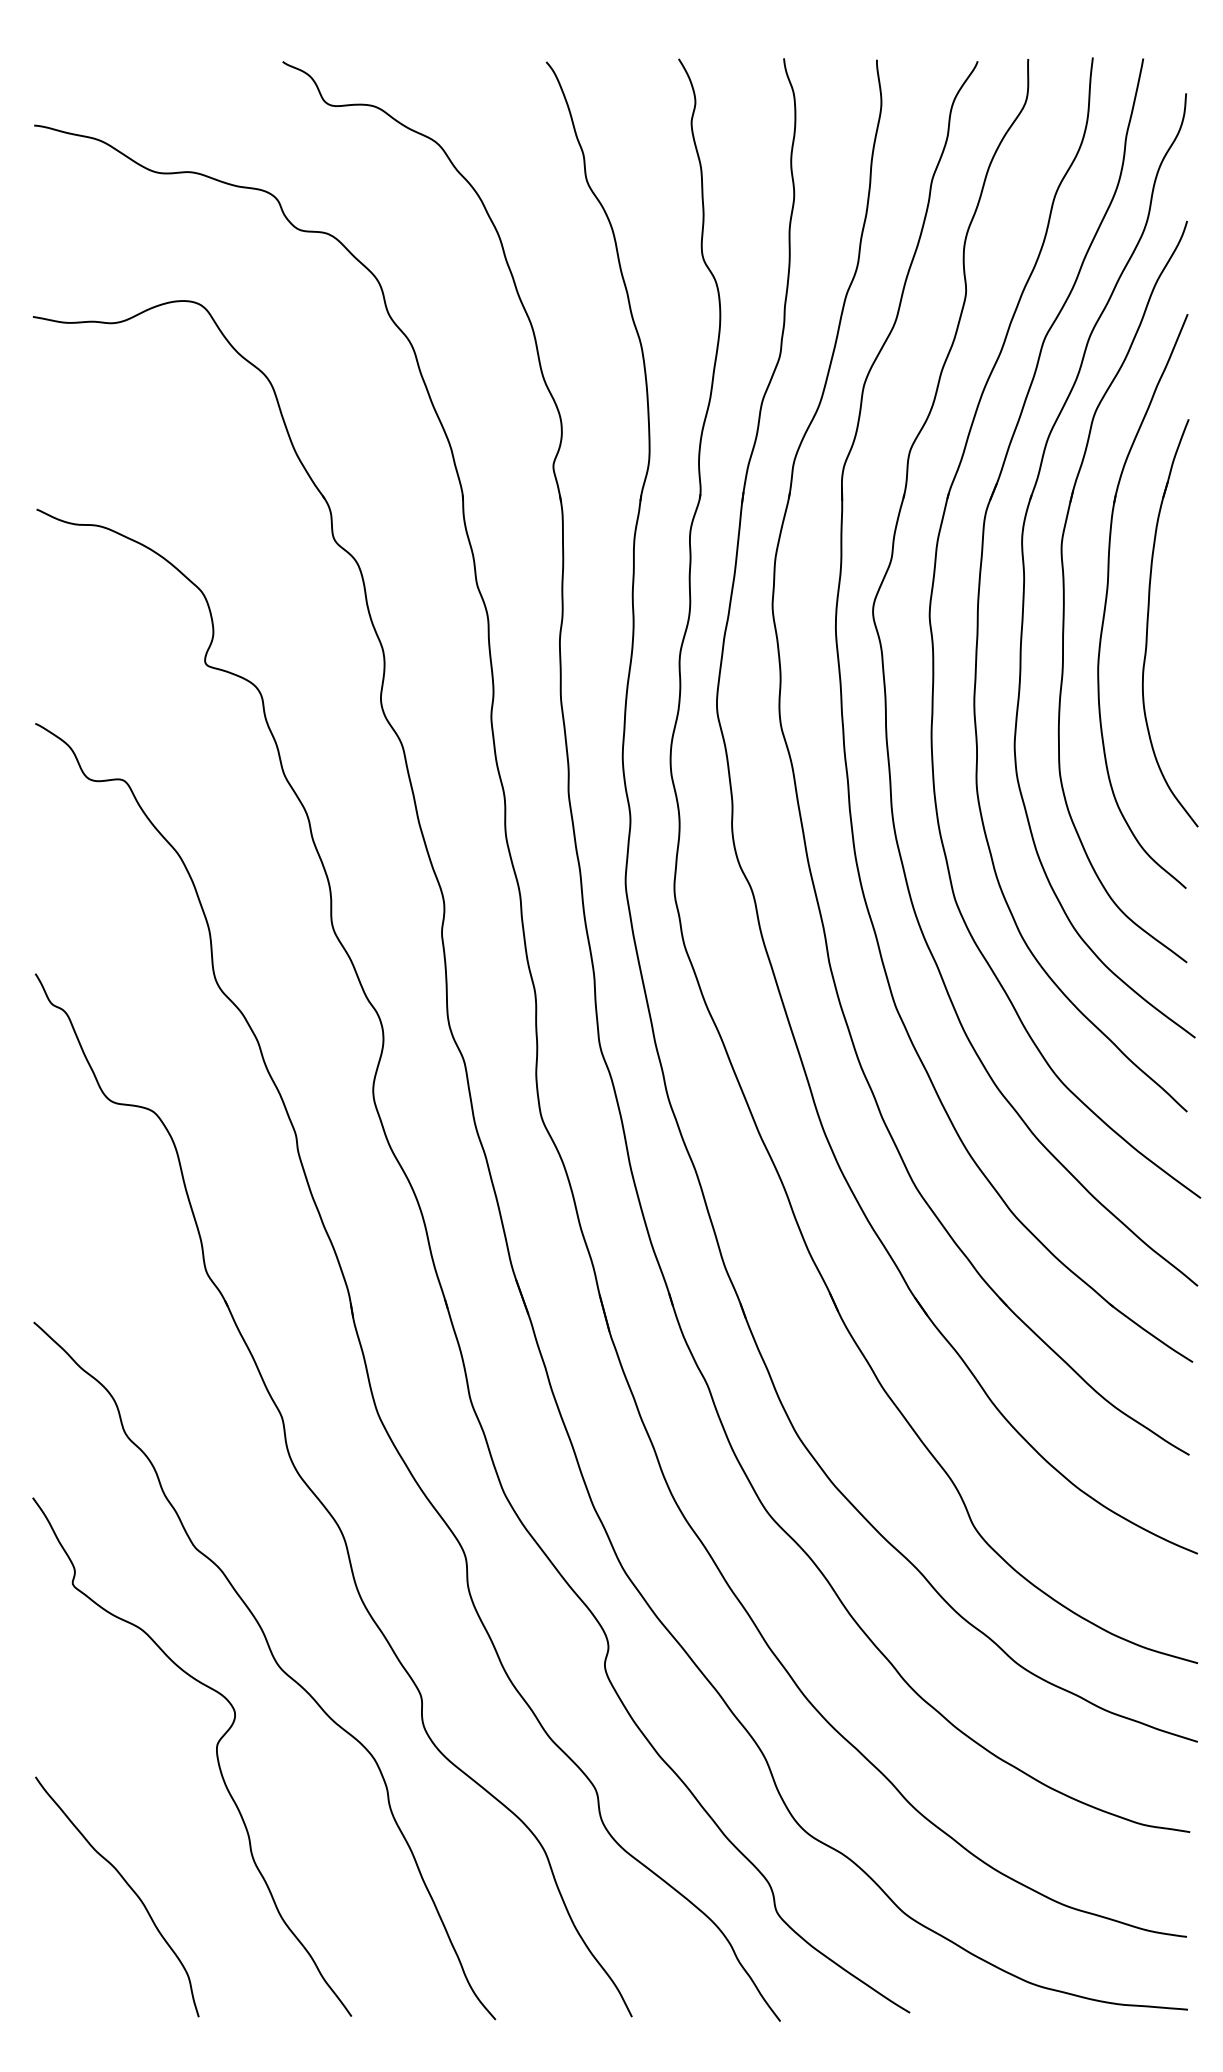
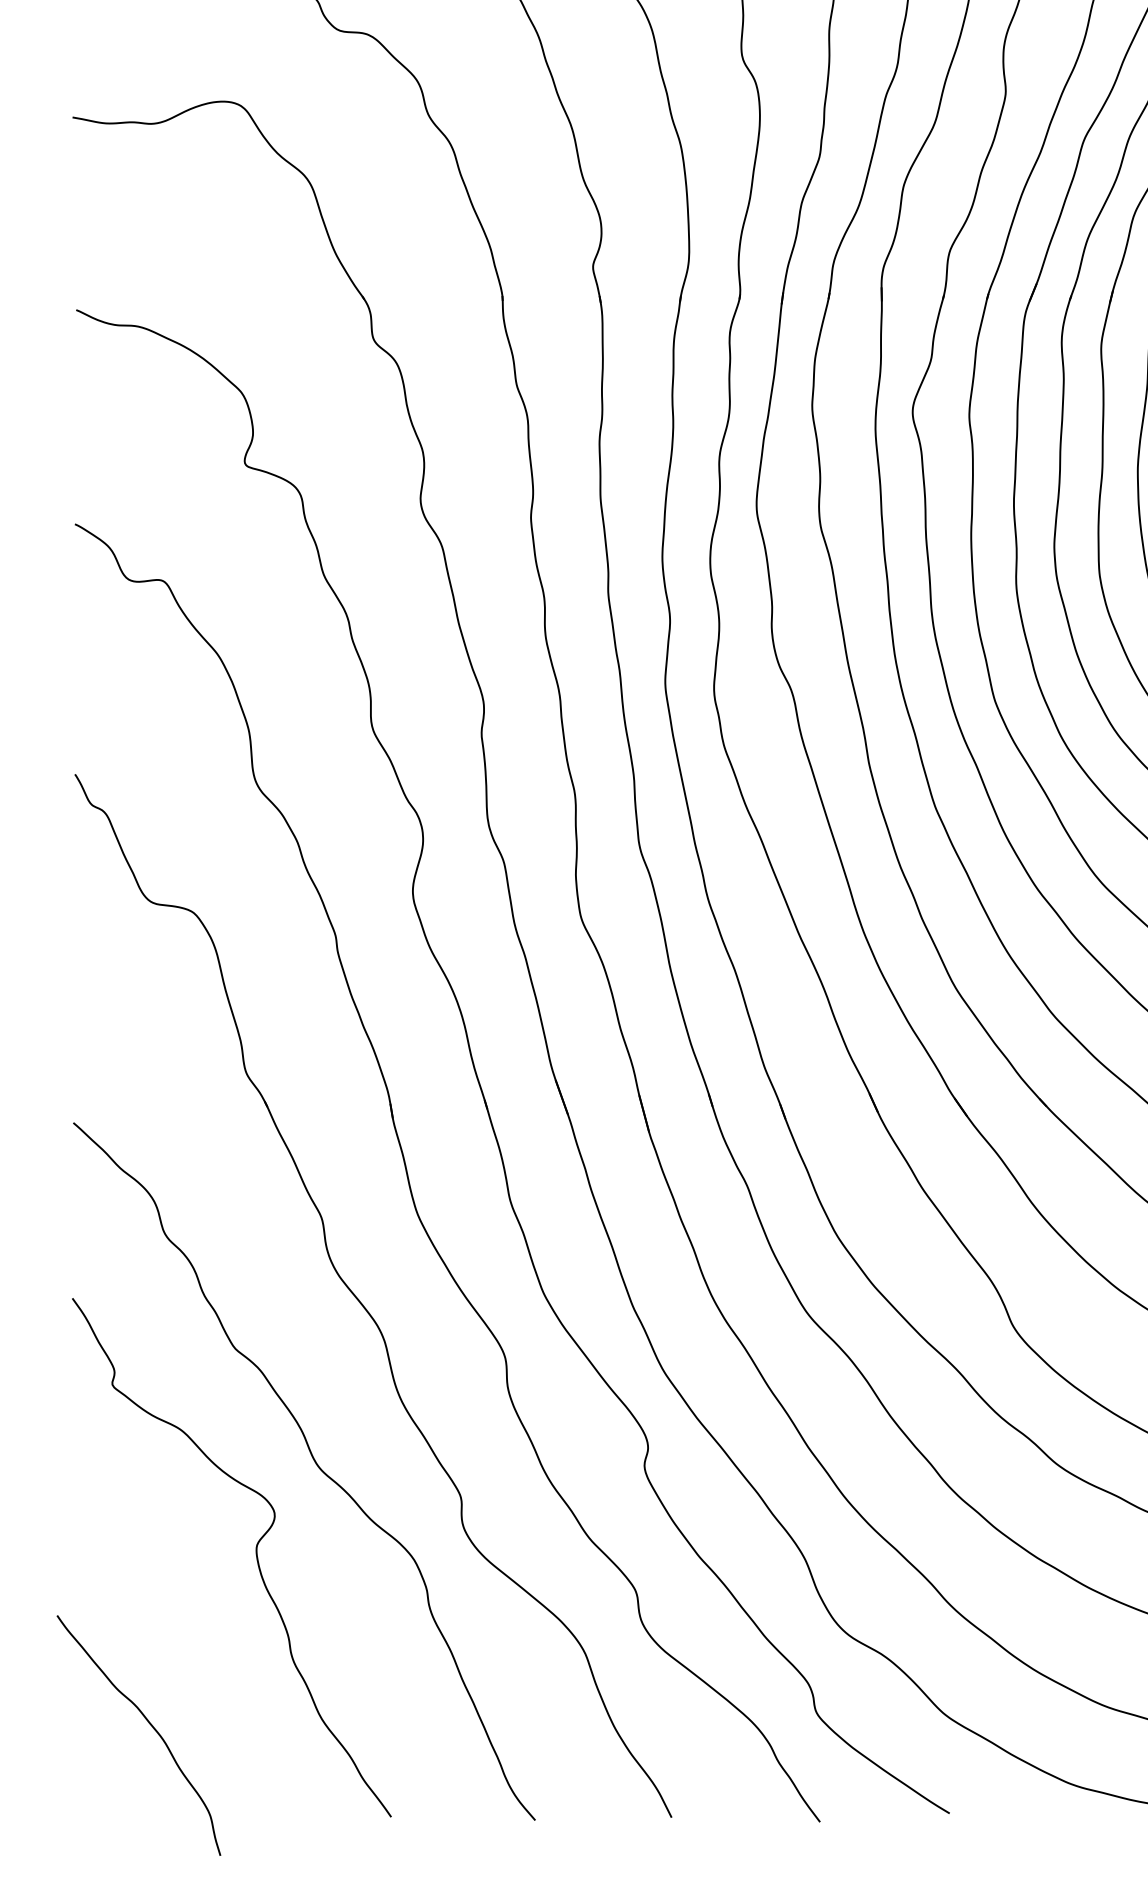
curve: (127, 1885) -> (149, 1724), moved

